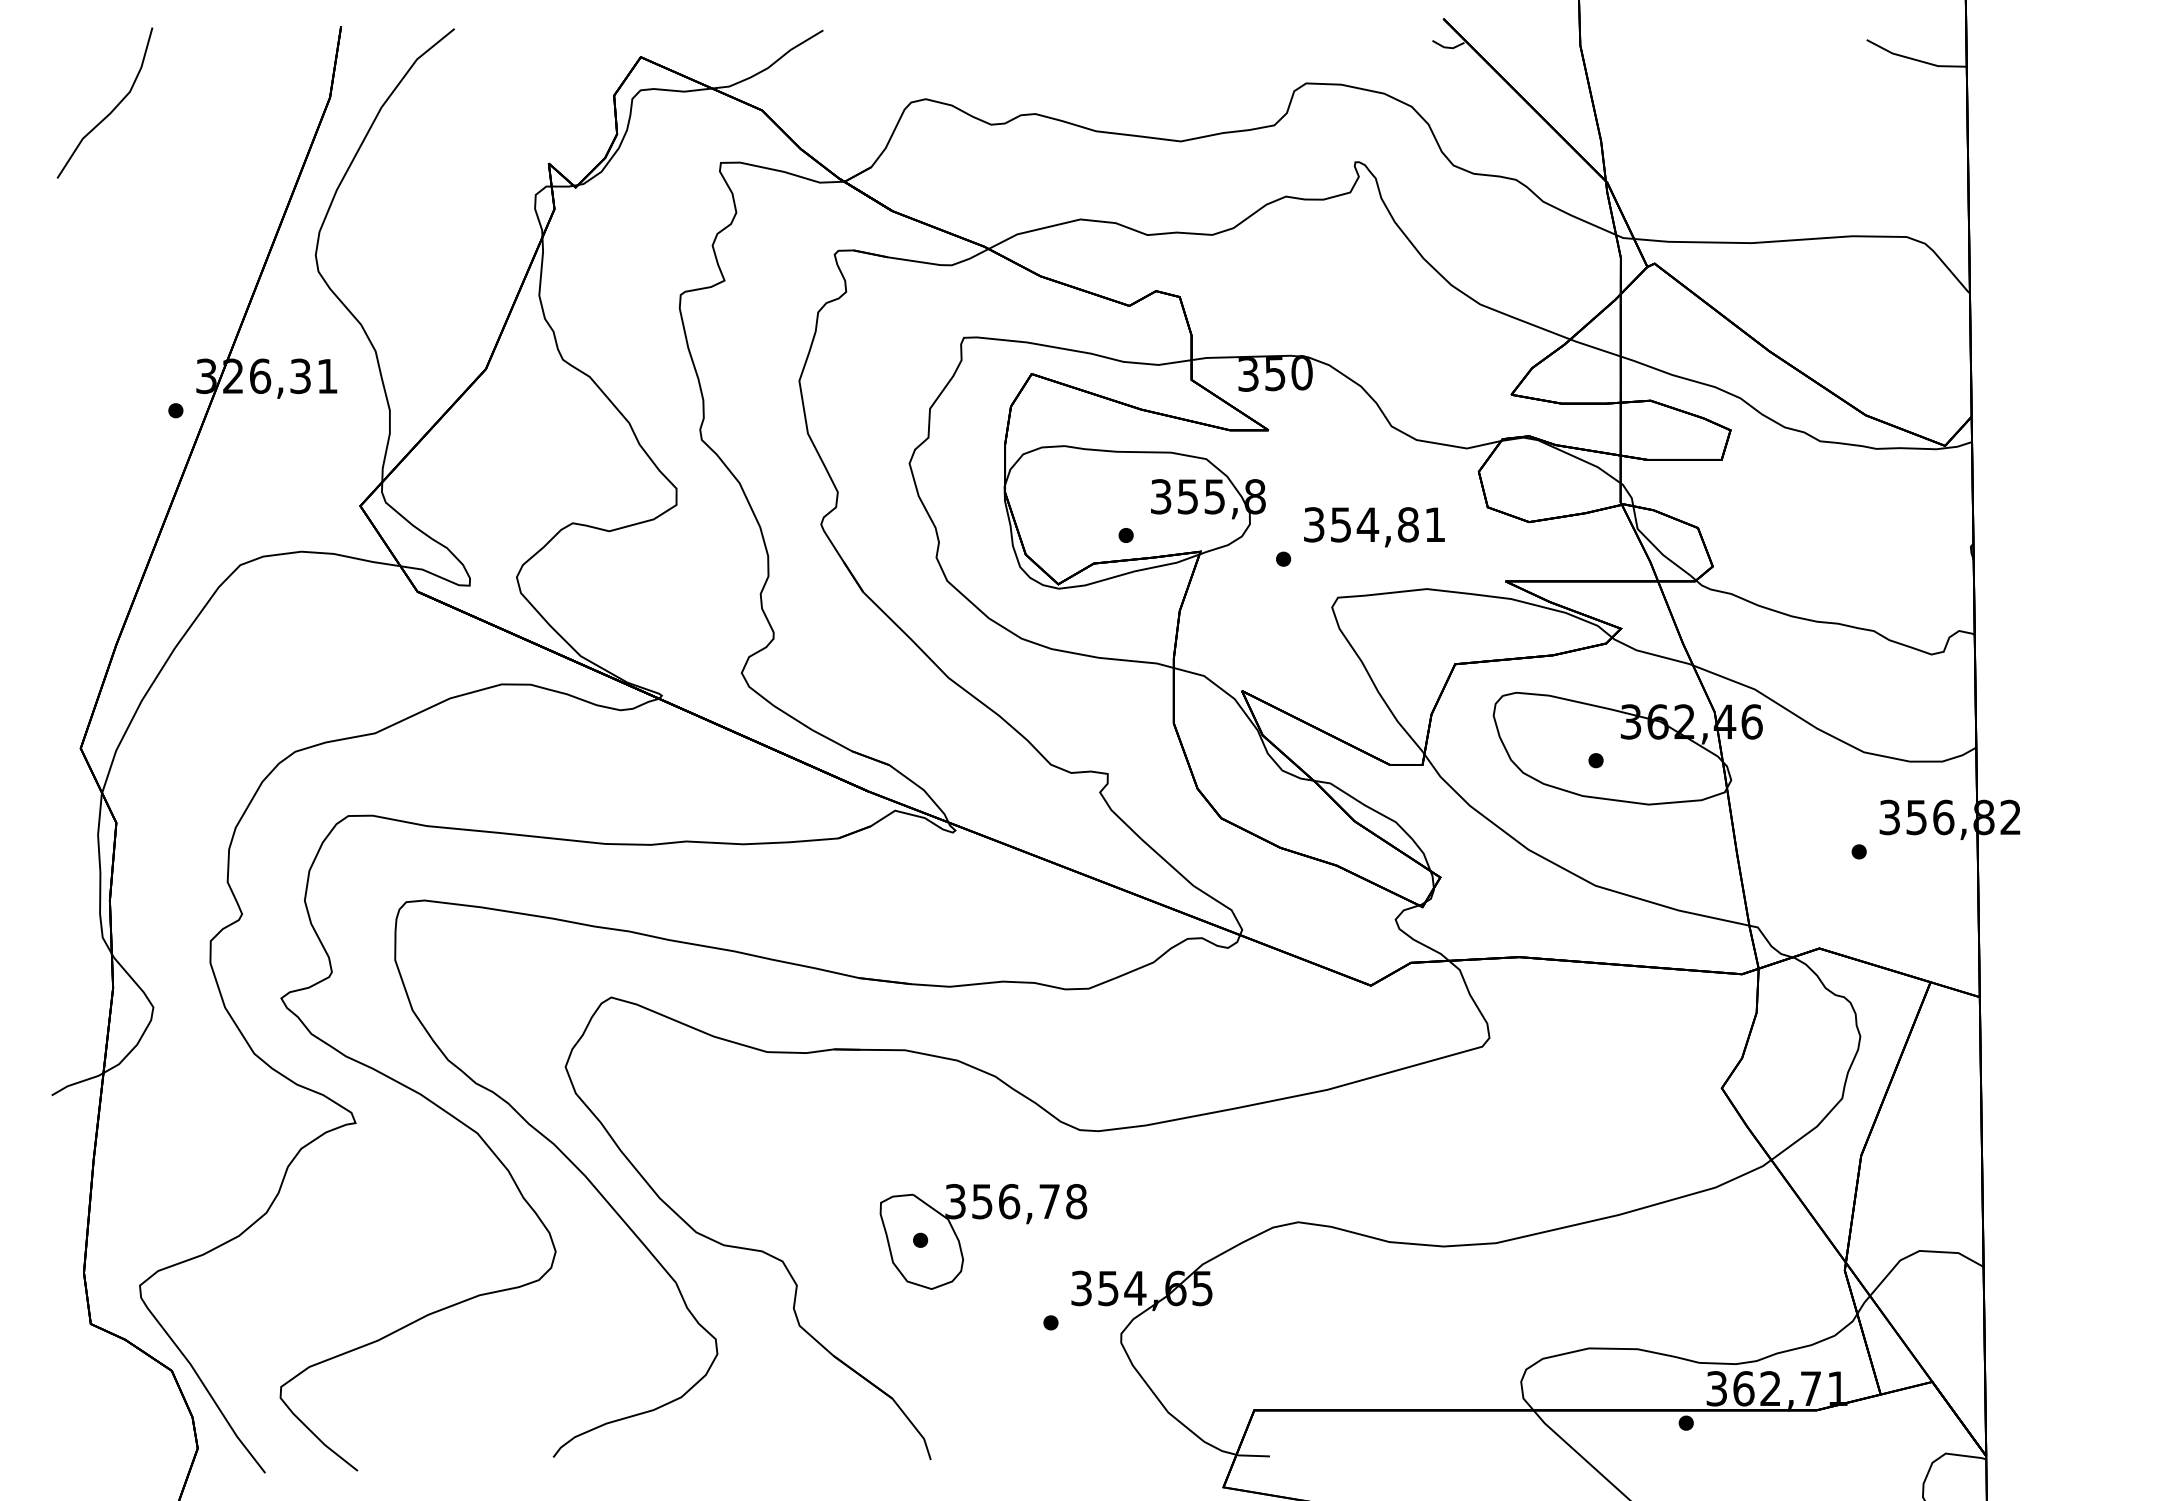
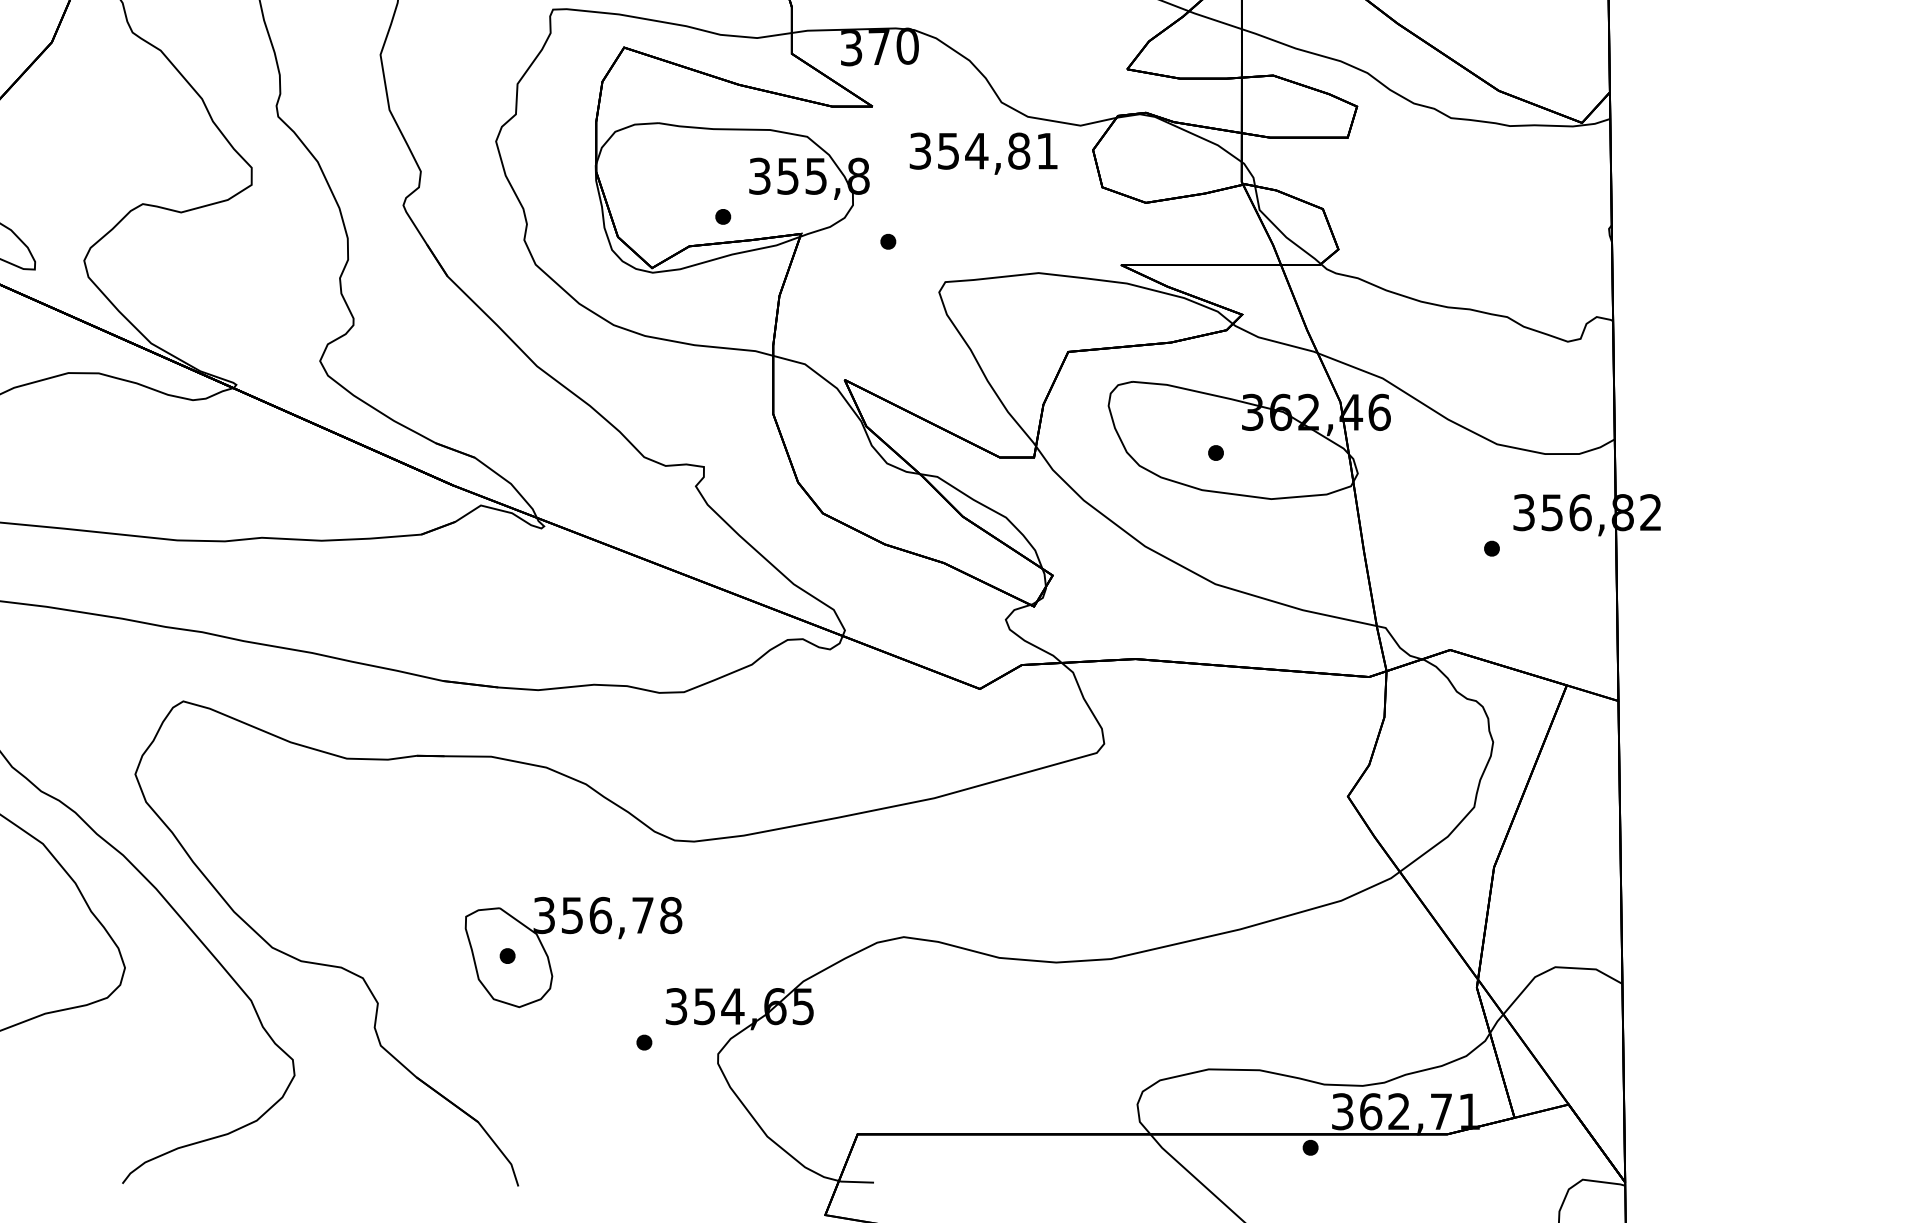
text: (1275, 374) -> (879, 48), 350 -> 370
text: (1374, 527) -> (983, 153), moved

